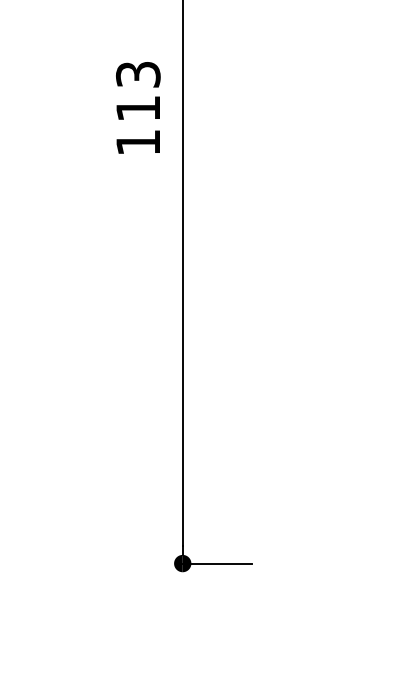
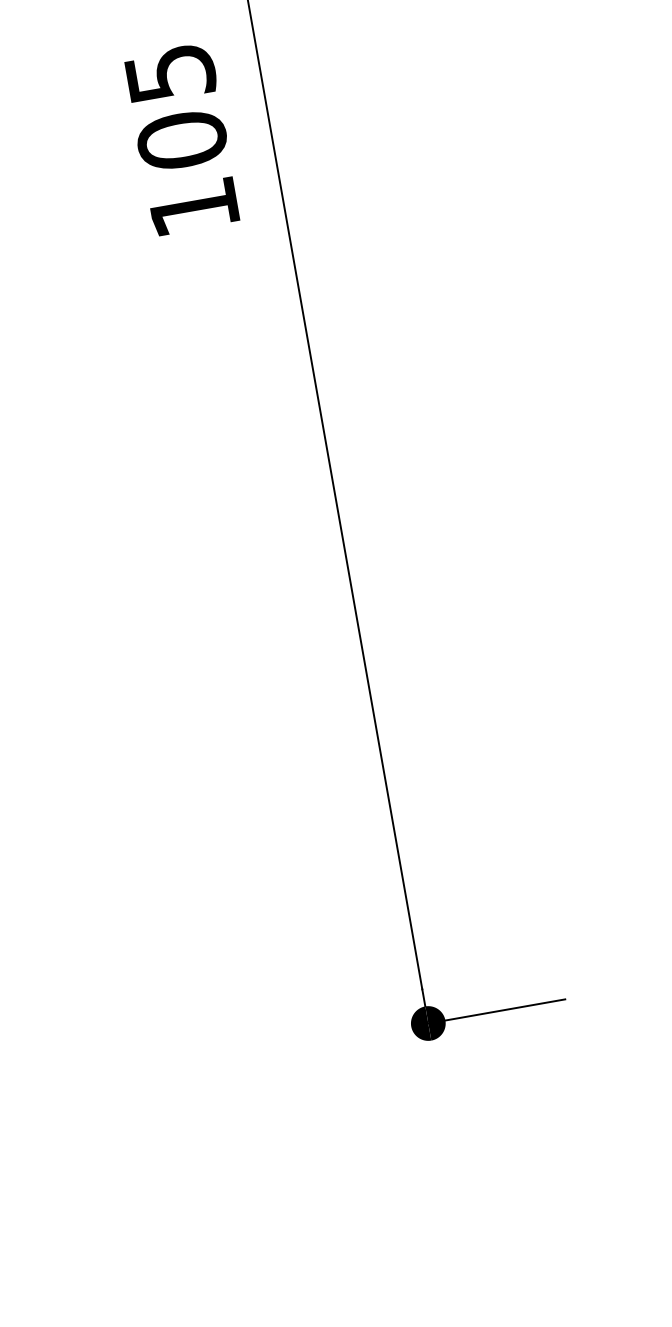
text: (138, 92) -> (176, 108), 113 -> 105

